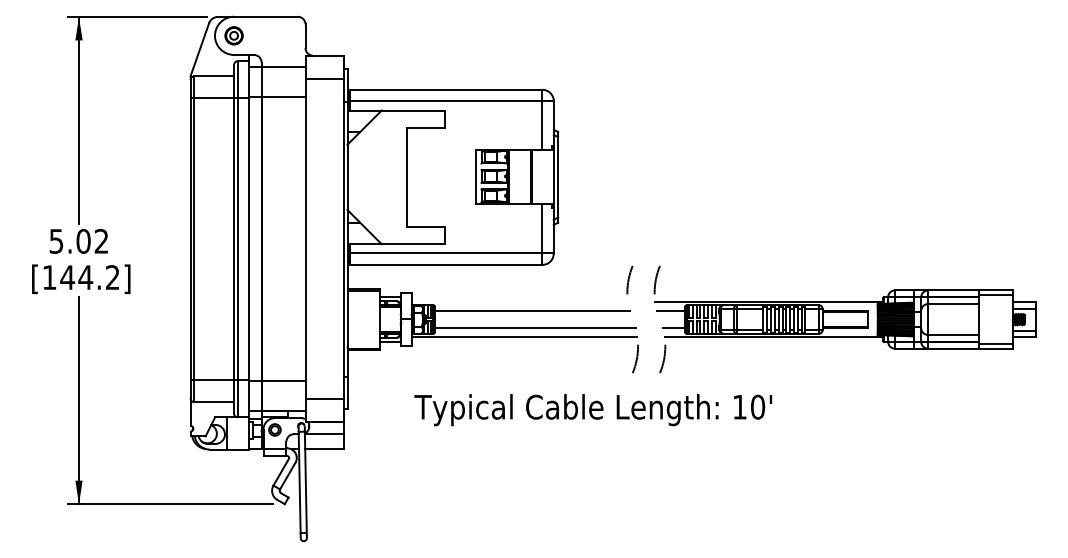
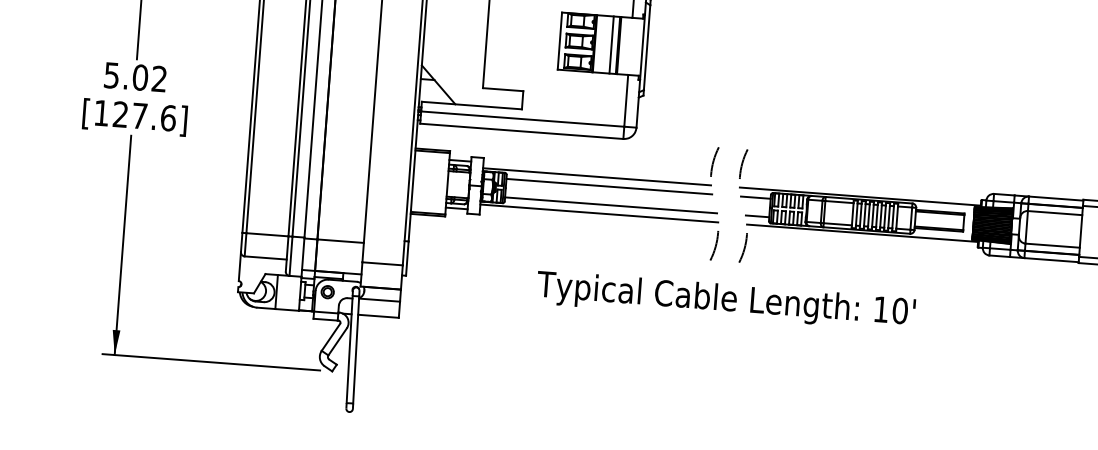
line: (524, 177) -> (611, 45), added
text: (89, 277) -> (143, 116), [144.2] -> [127.6]
line: (520, 302) -> (597, 176), added
text: (593, 410) -> (726, 301), moved

